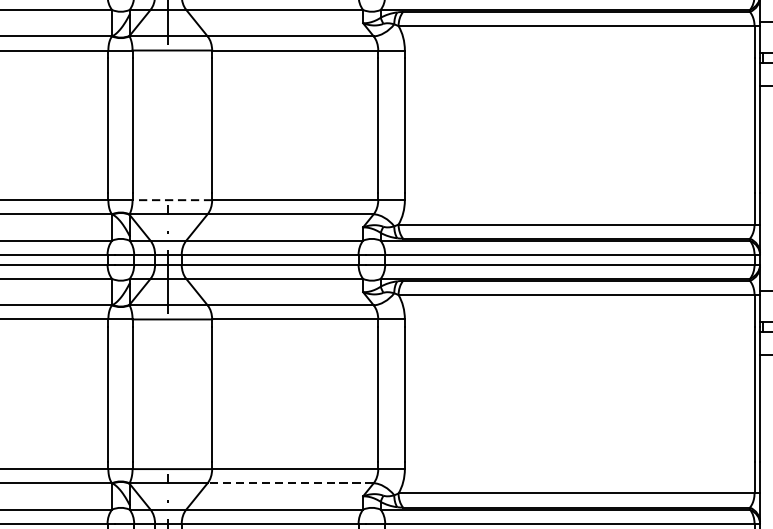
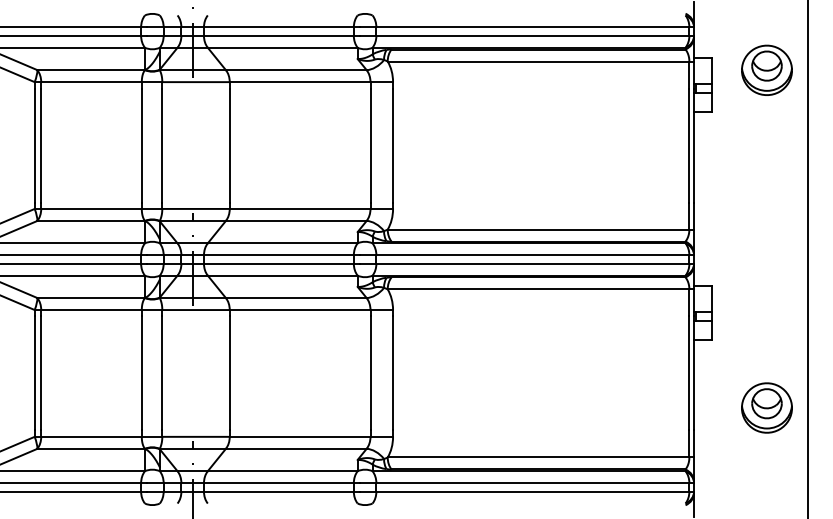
line: (172, 199) -> (196, 208), dashed -> solid
line: (289, 482) -> (295, 448), dashed -> solid

